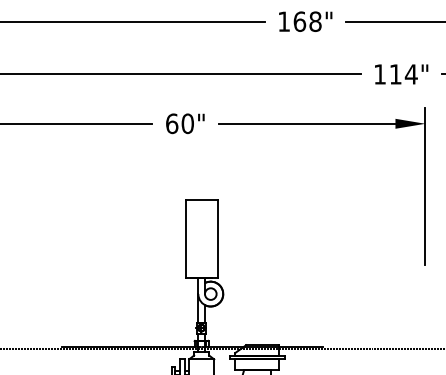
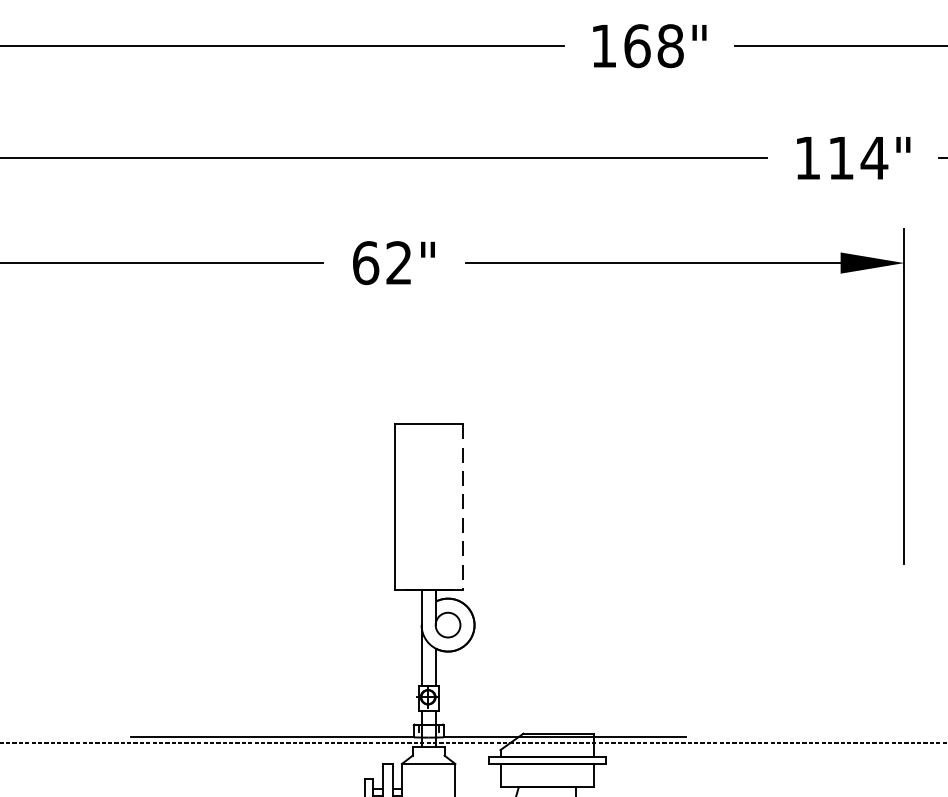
text: (187, 123) -> (398, 262), 60" -> 62"
line: (217, 239) -> (462, 509), solid -> dashed

